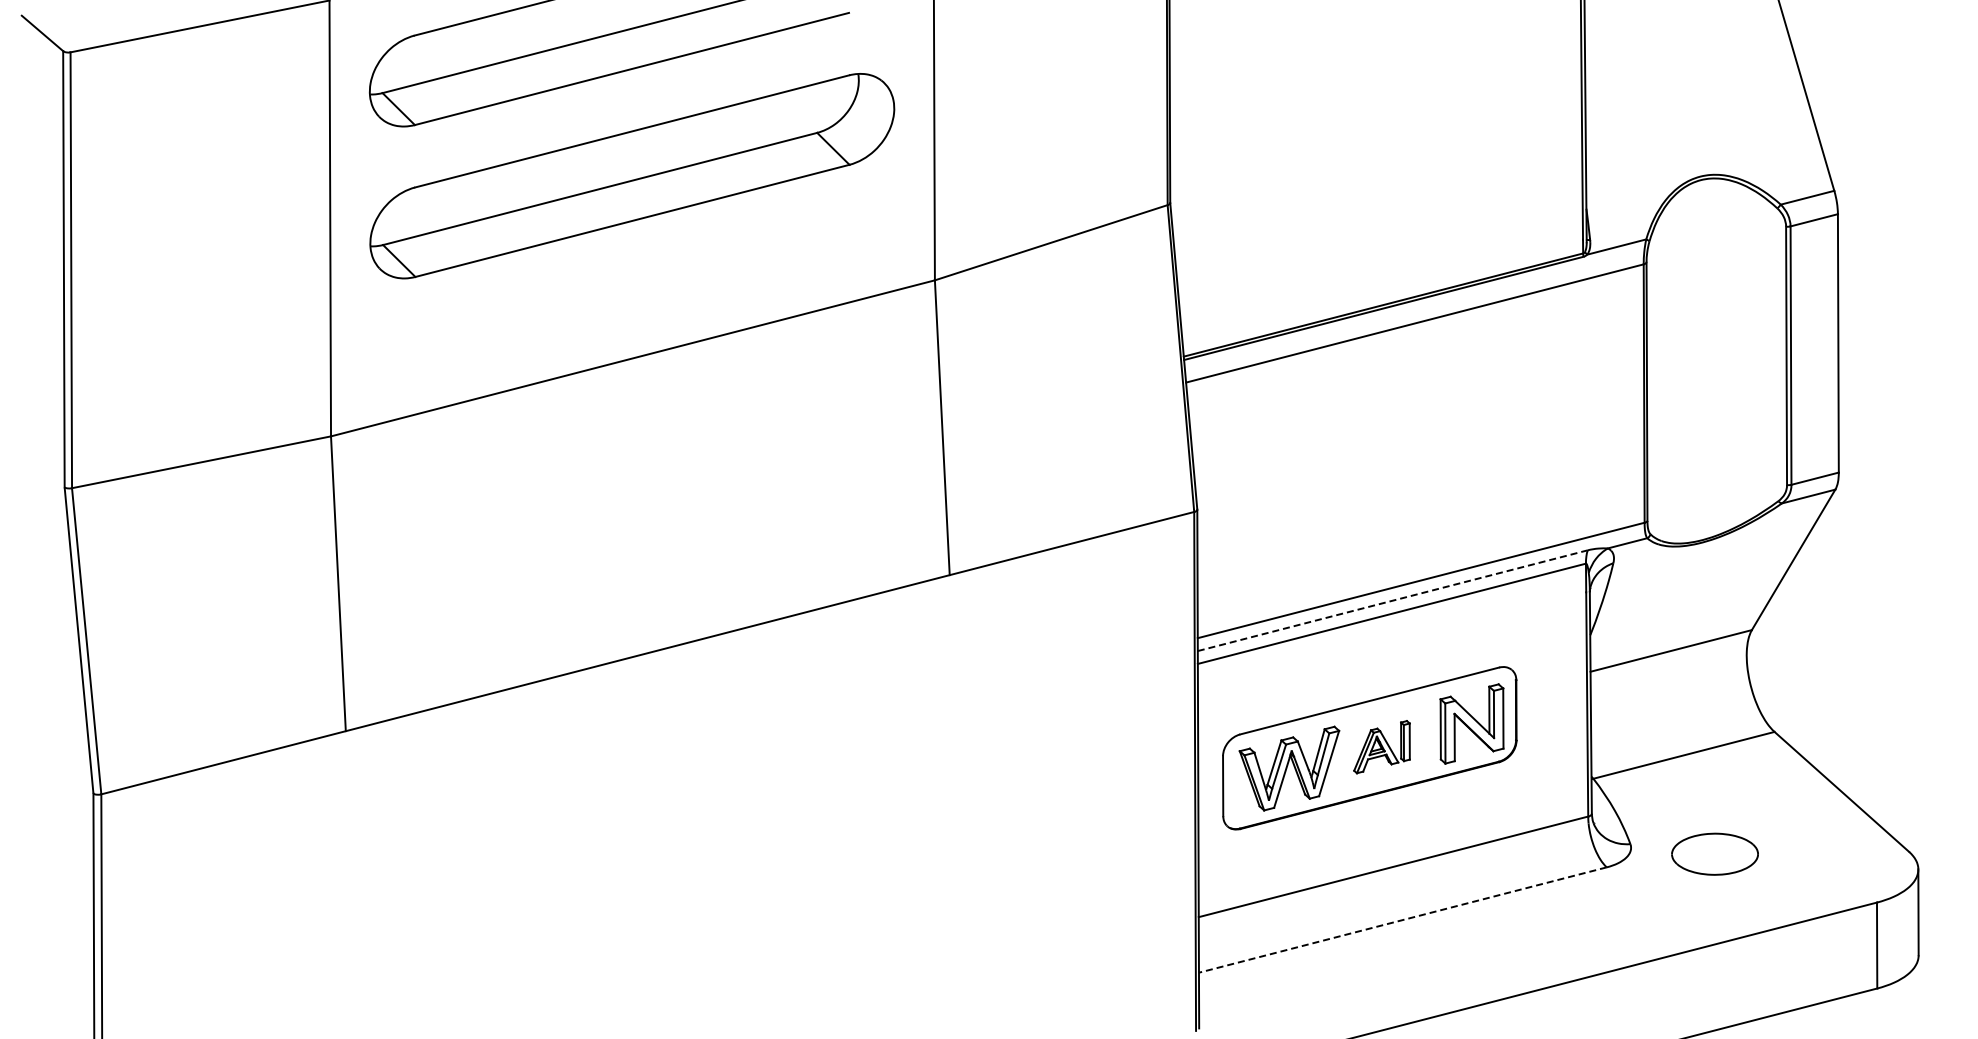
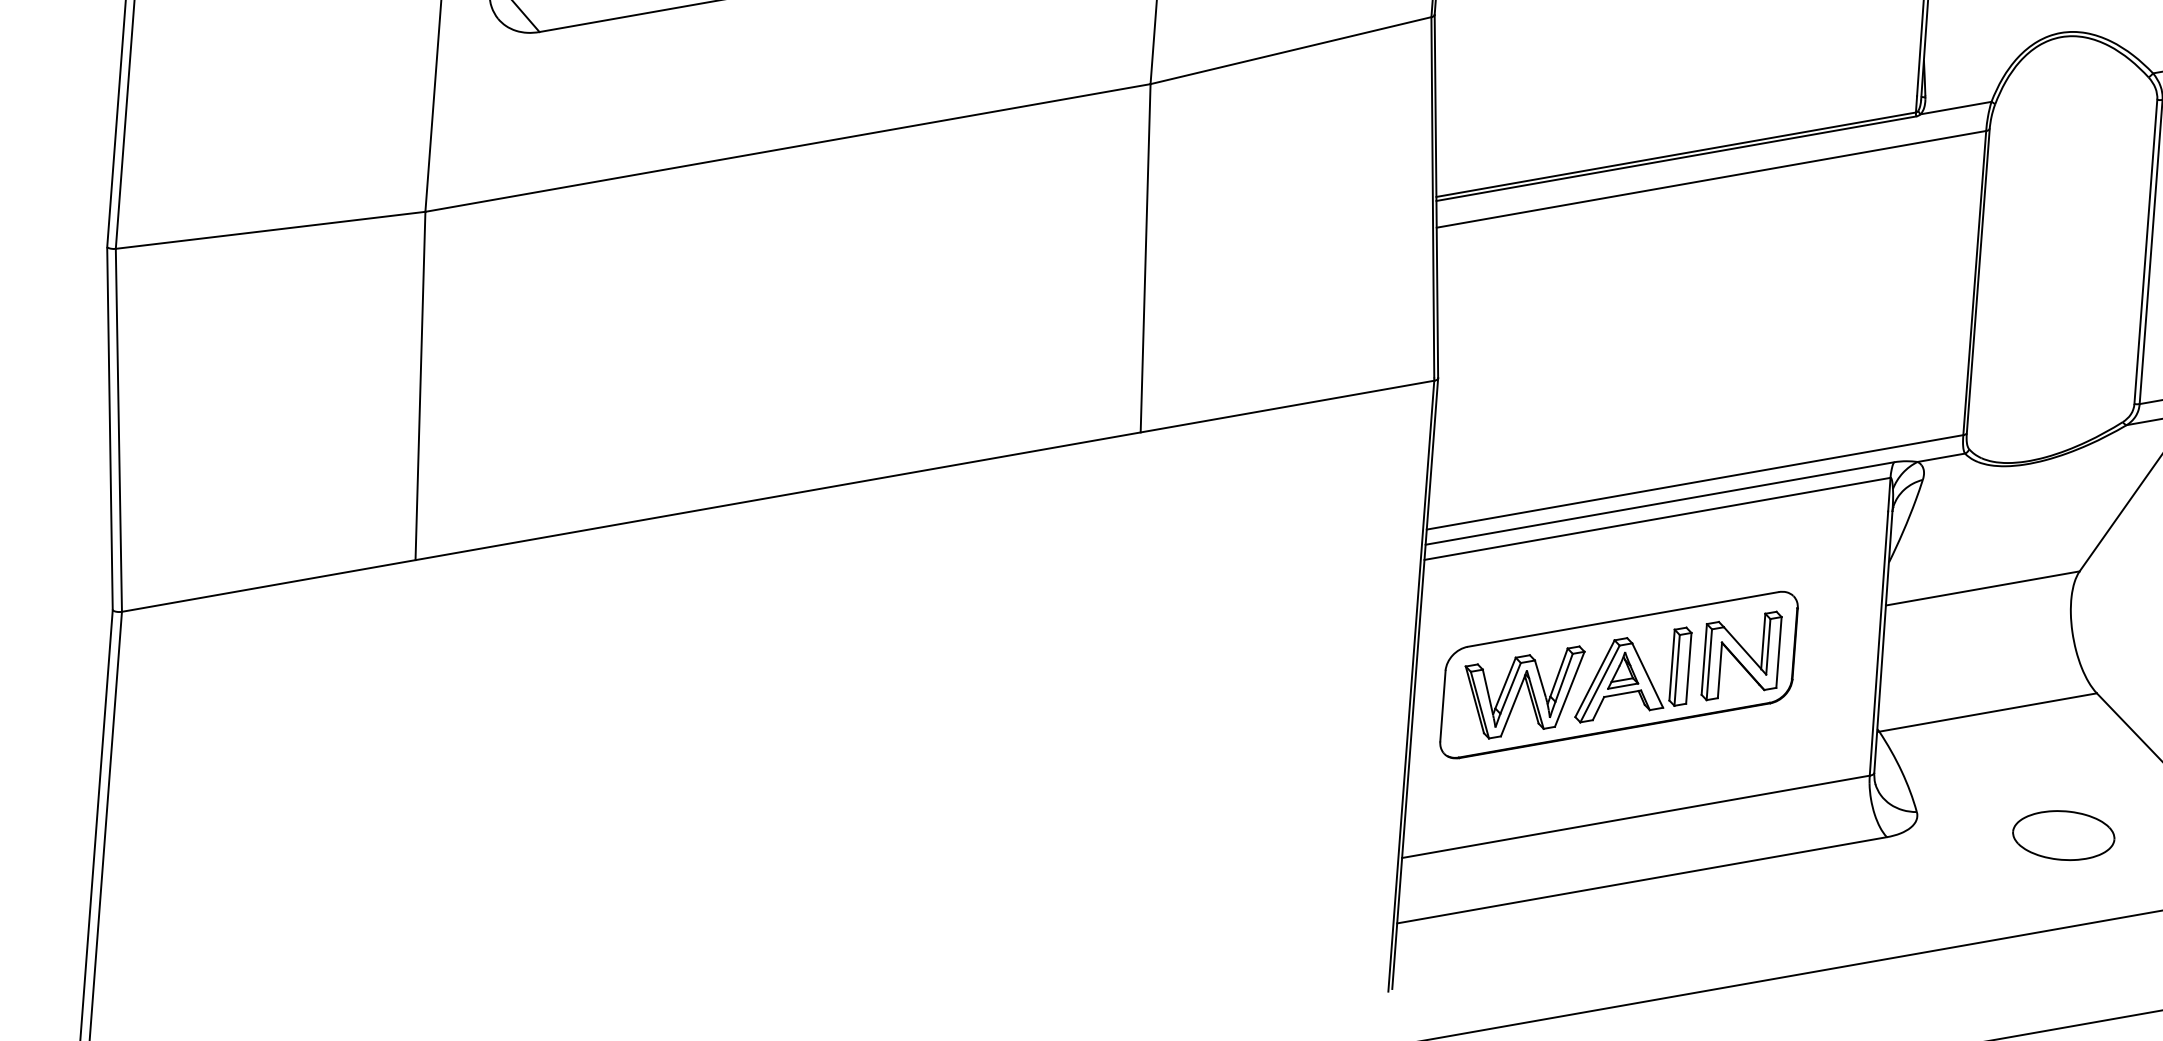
line: (1393, 600) -> (1660, 503), dashed -> solid
part: (1381, 746) -> (1632, 674), size x1.67
part: (1714, 853) -> (2063, 834), moved
line: (1402, 920) -> (1641, 880), dashed -> solid

